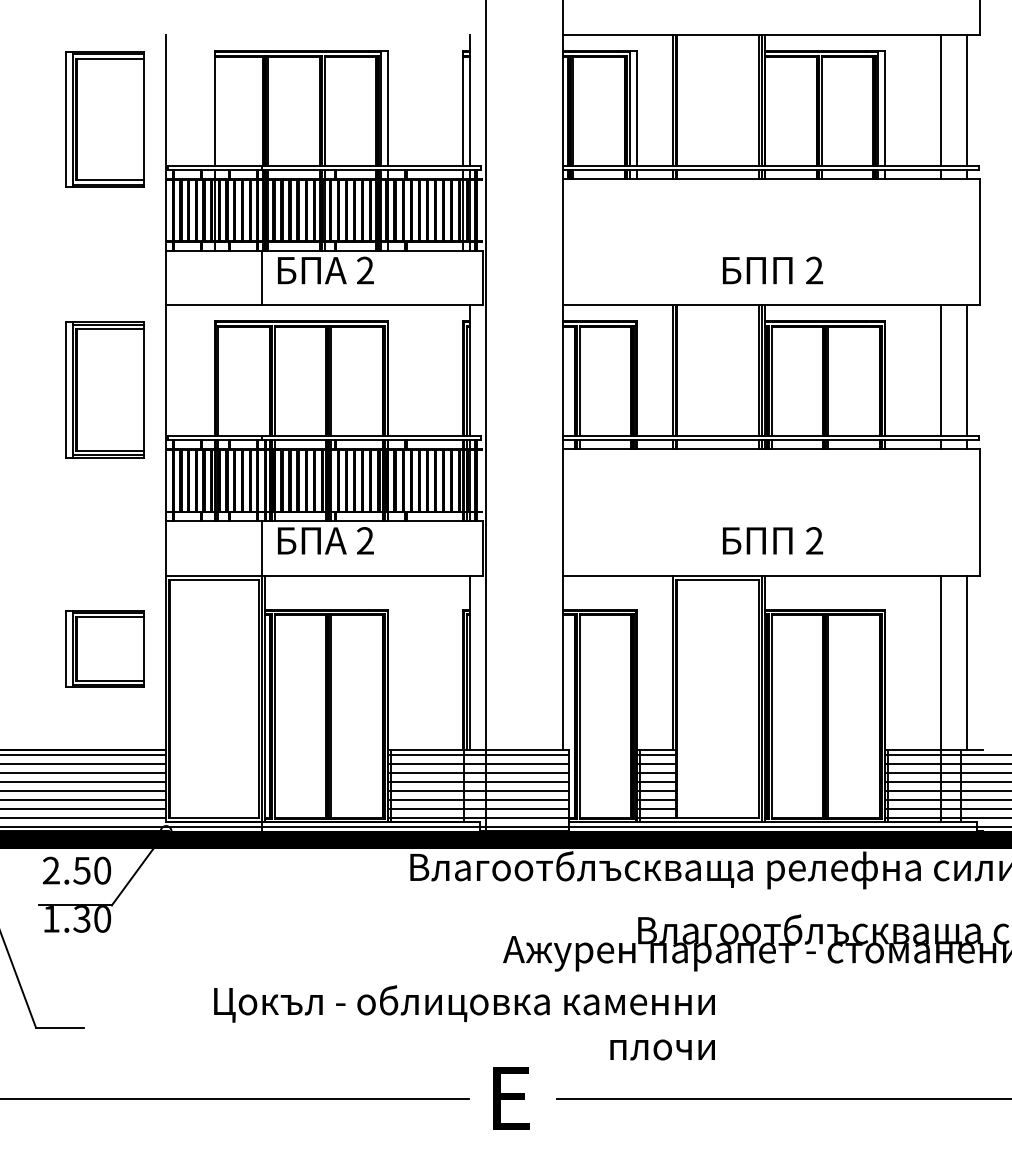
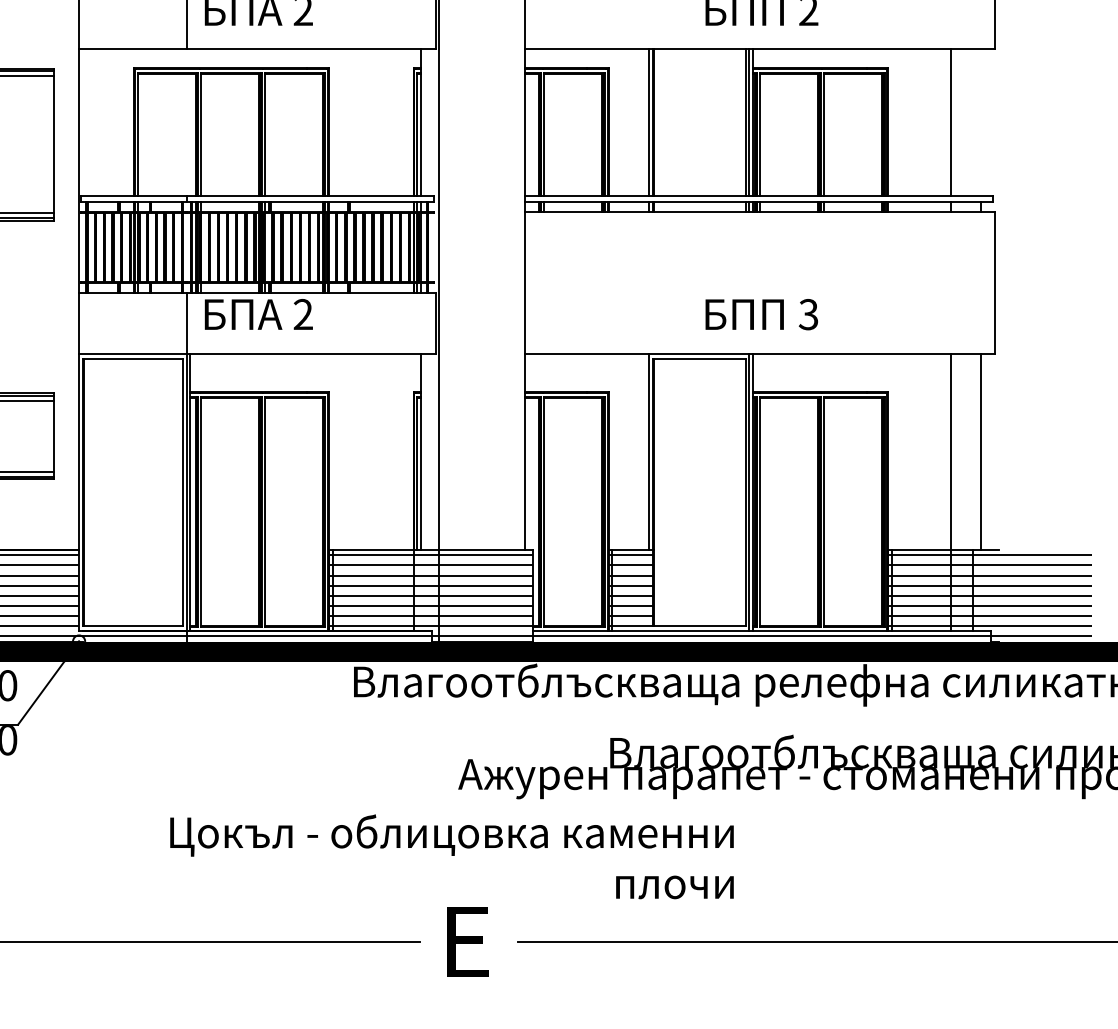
line: (967, 370) -> (980, 122), removed
text: (814, 540) -> (808, 314), 2 -> 3
text: (464, 1022) -> (451, 856), moved

